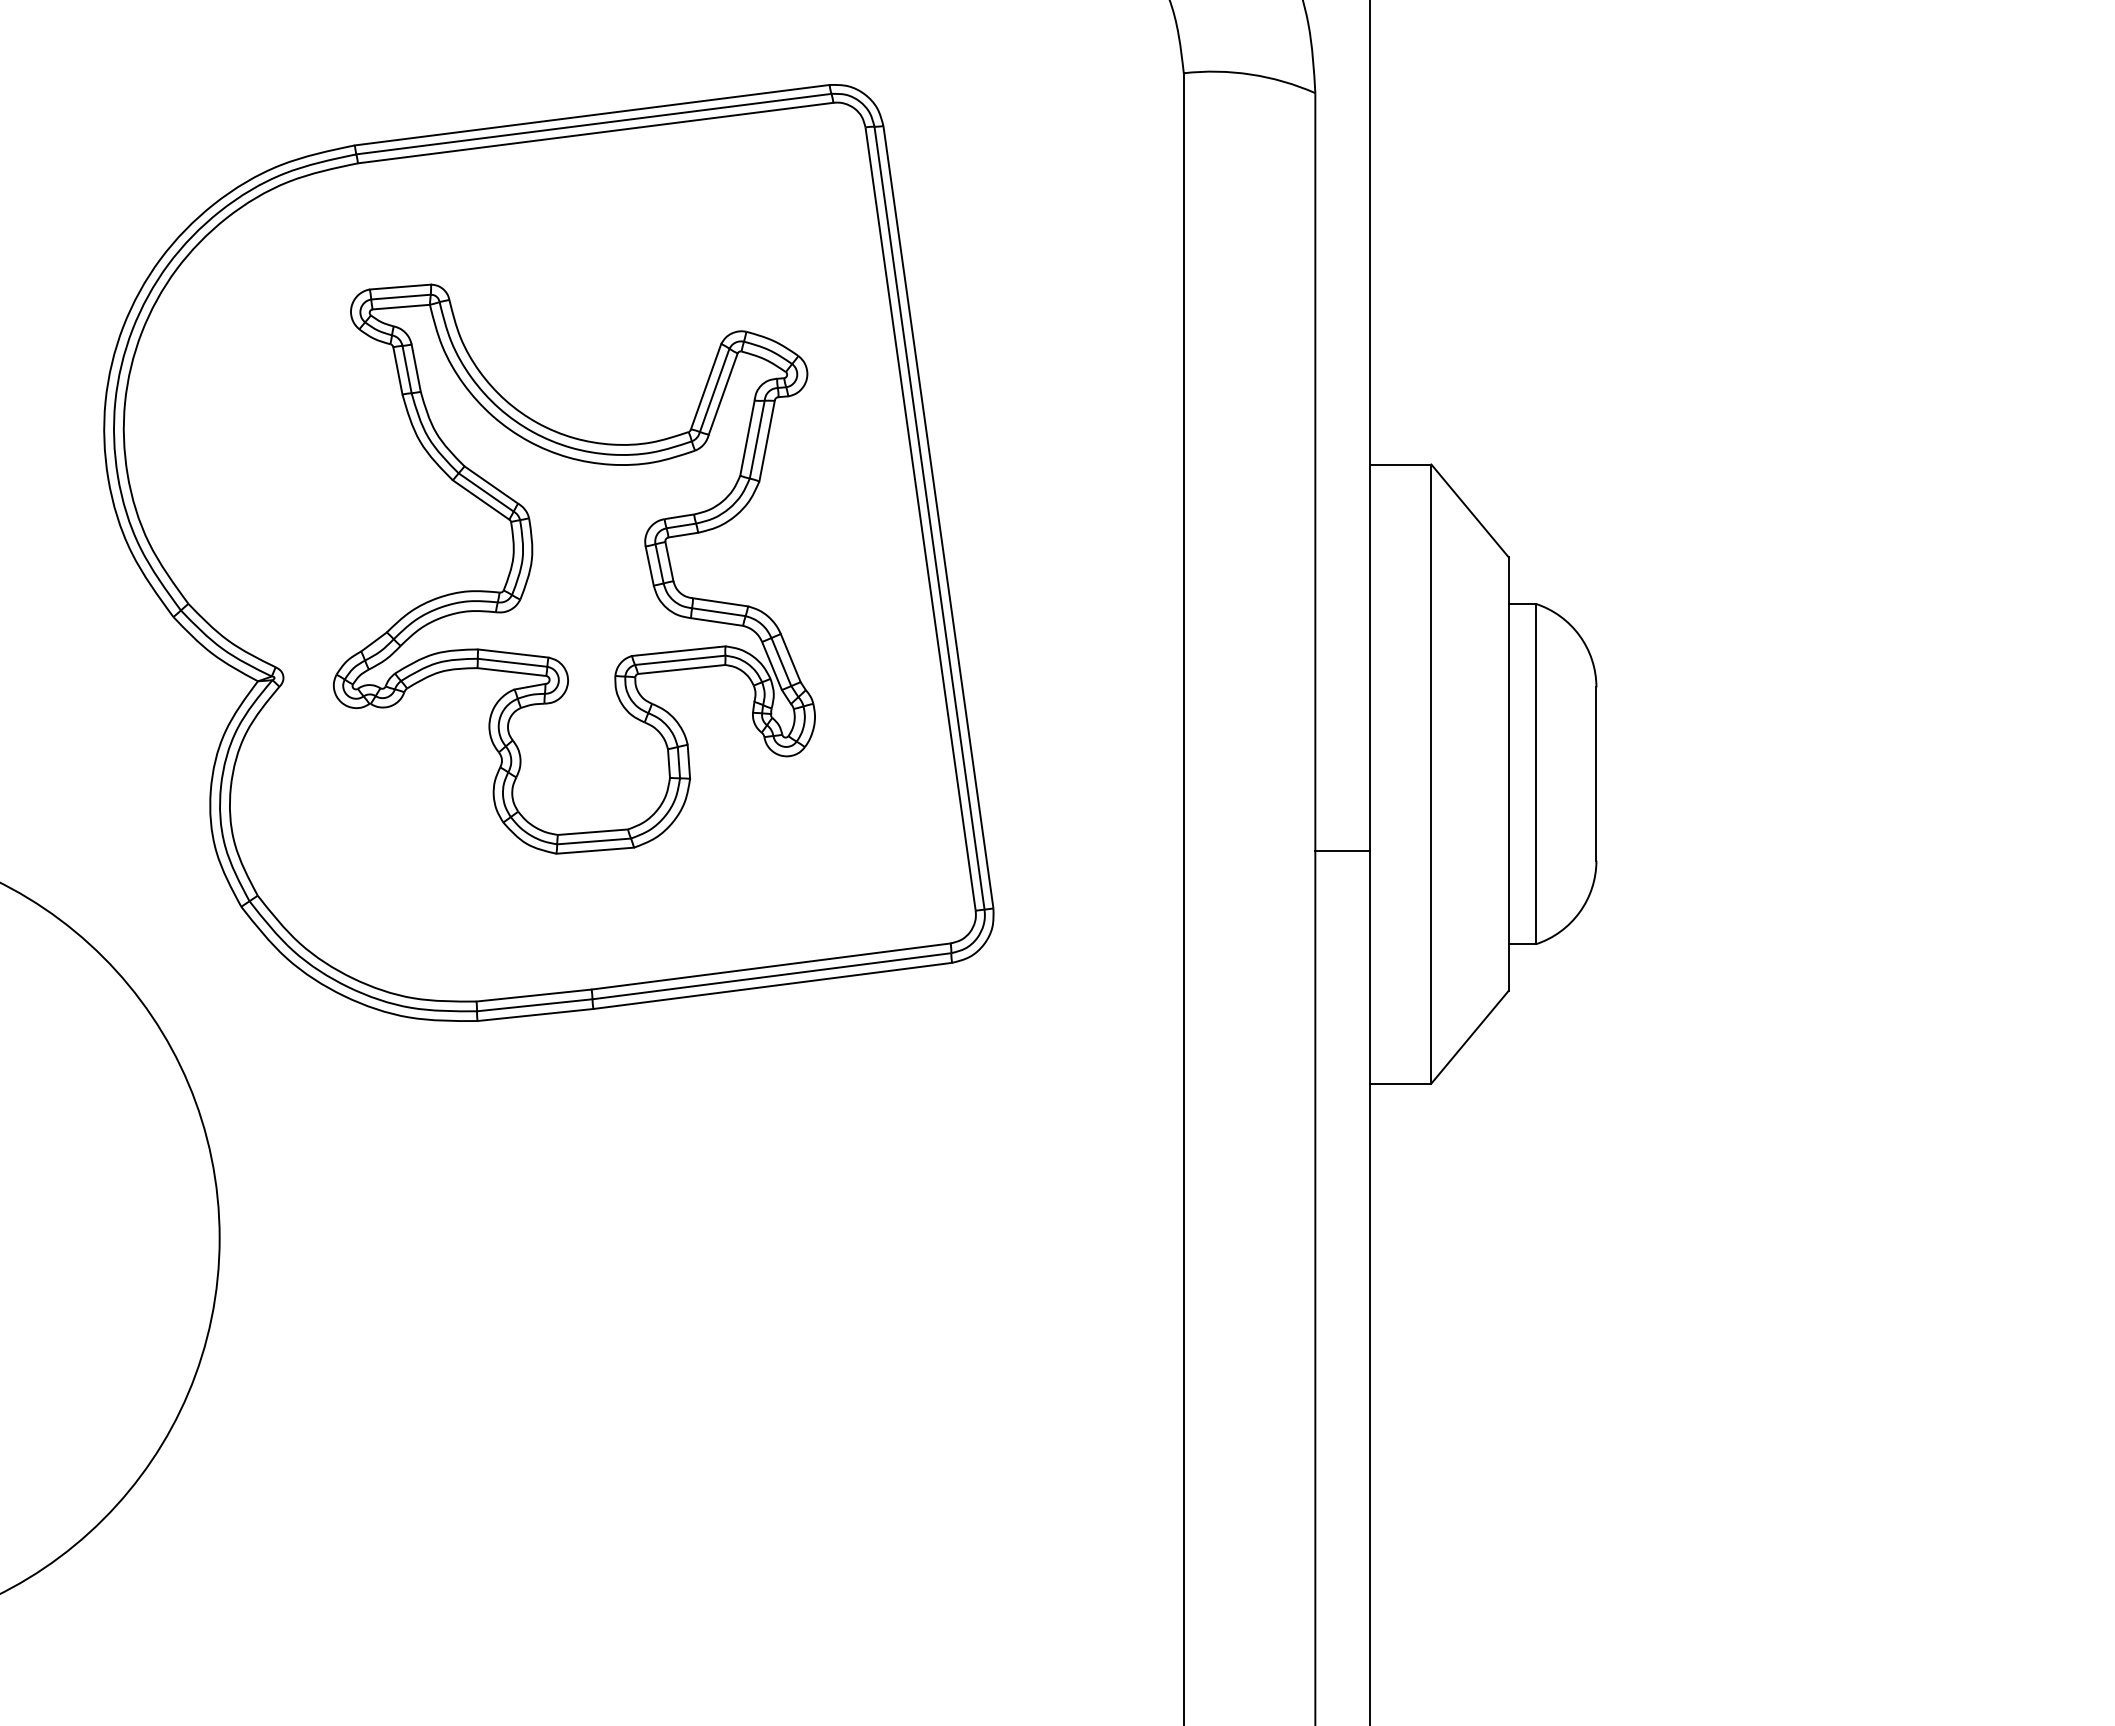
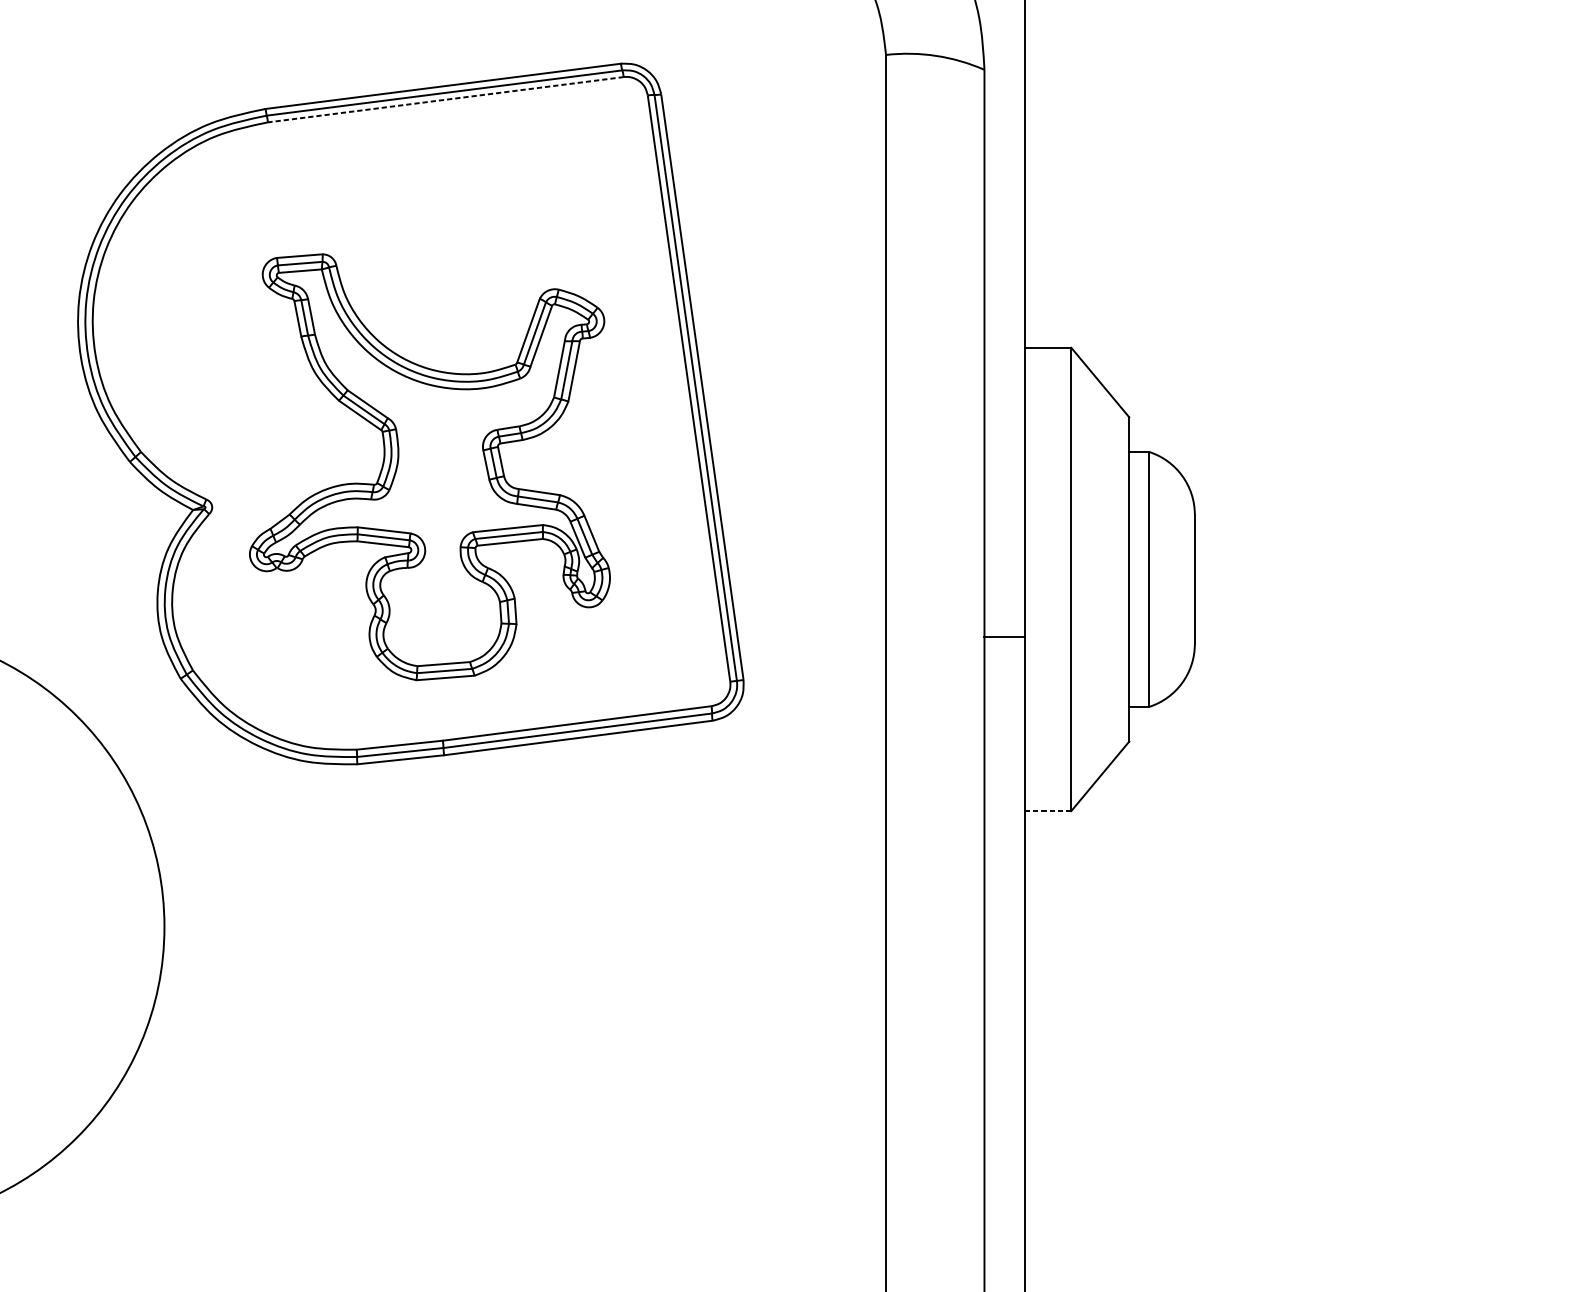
line: (595, 133) -> (445, 100), solid -> dashed
part: (574, 568) -> (430, 466), moved
line: (1400, 1083) -> (1048, 811), solid -> dashed

